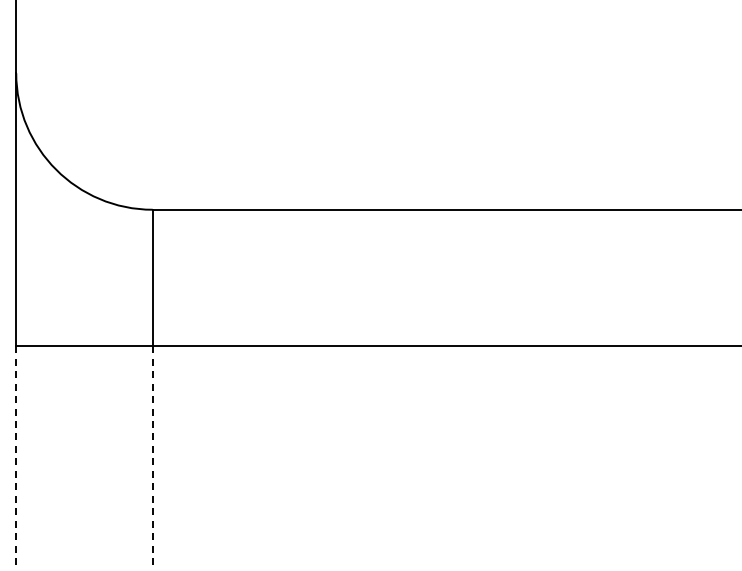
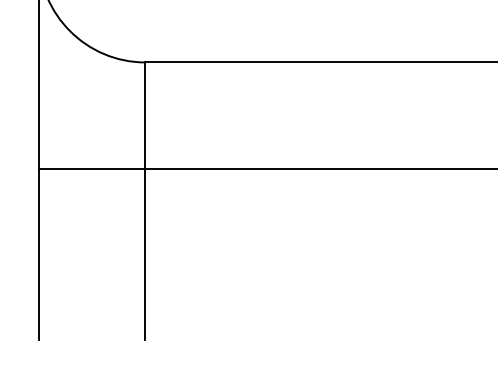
line: (16, 455) -> (39, 254), dashed -> solid
line: (152, 455) -> (145, 254), dashed -> solid

